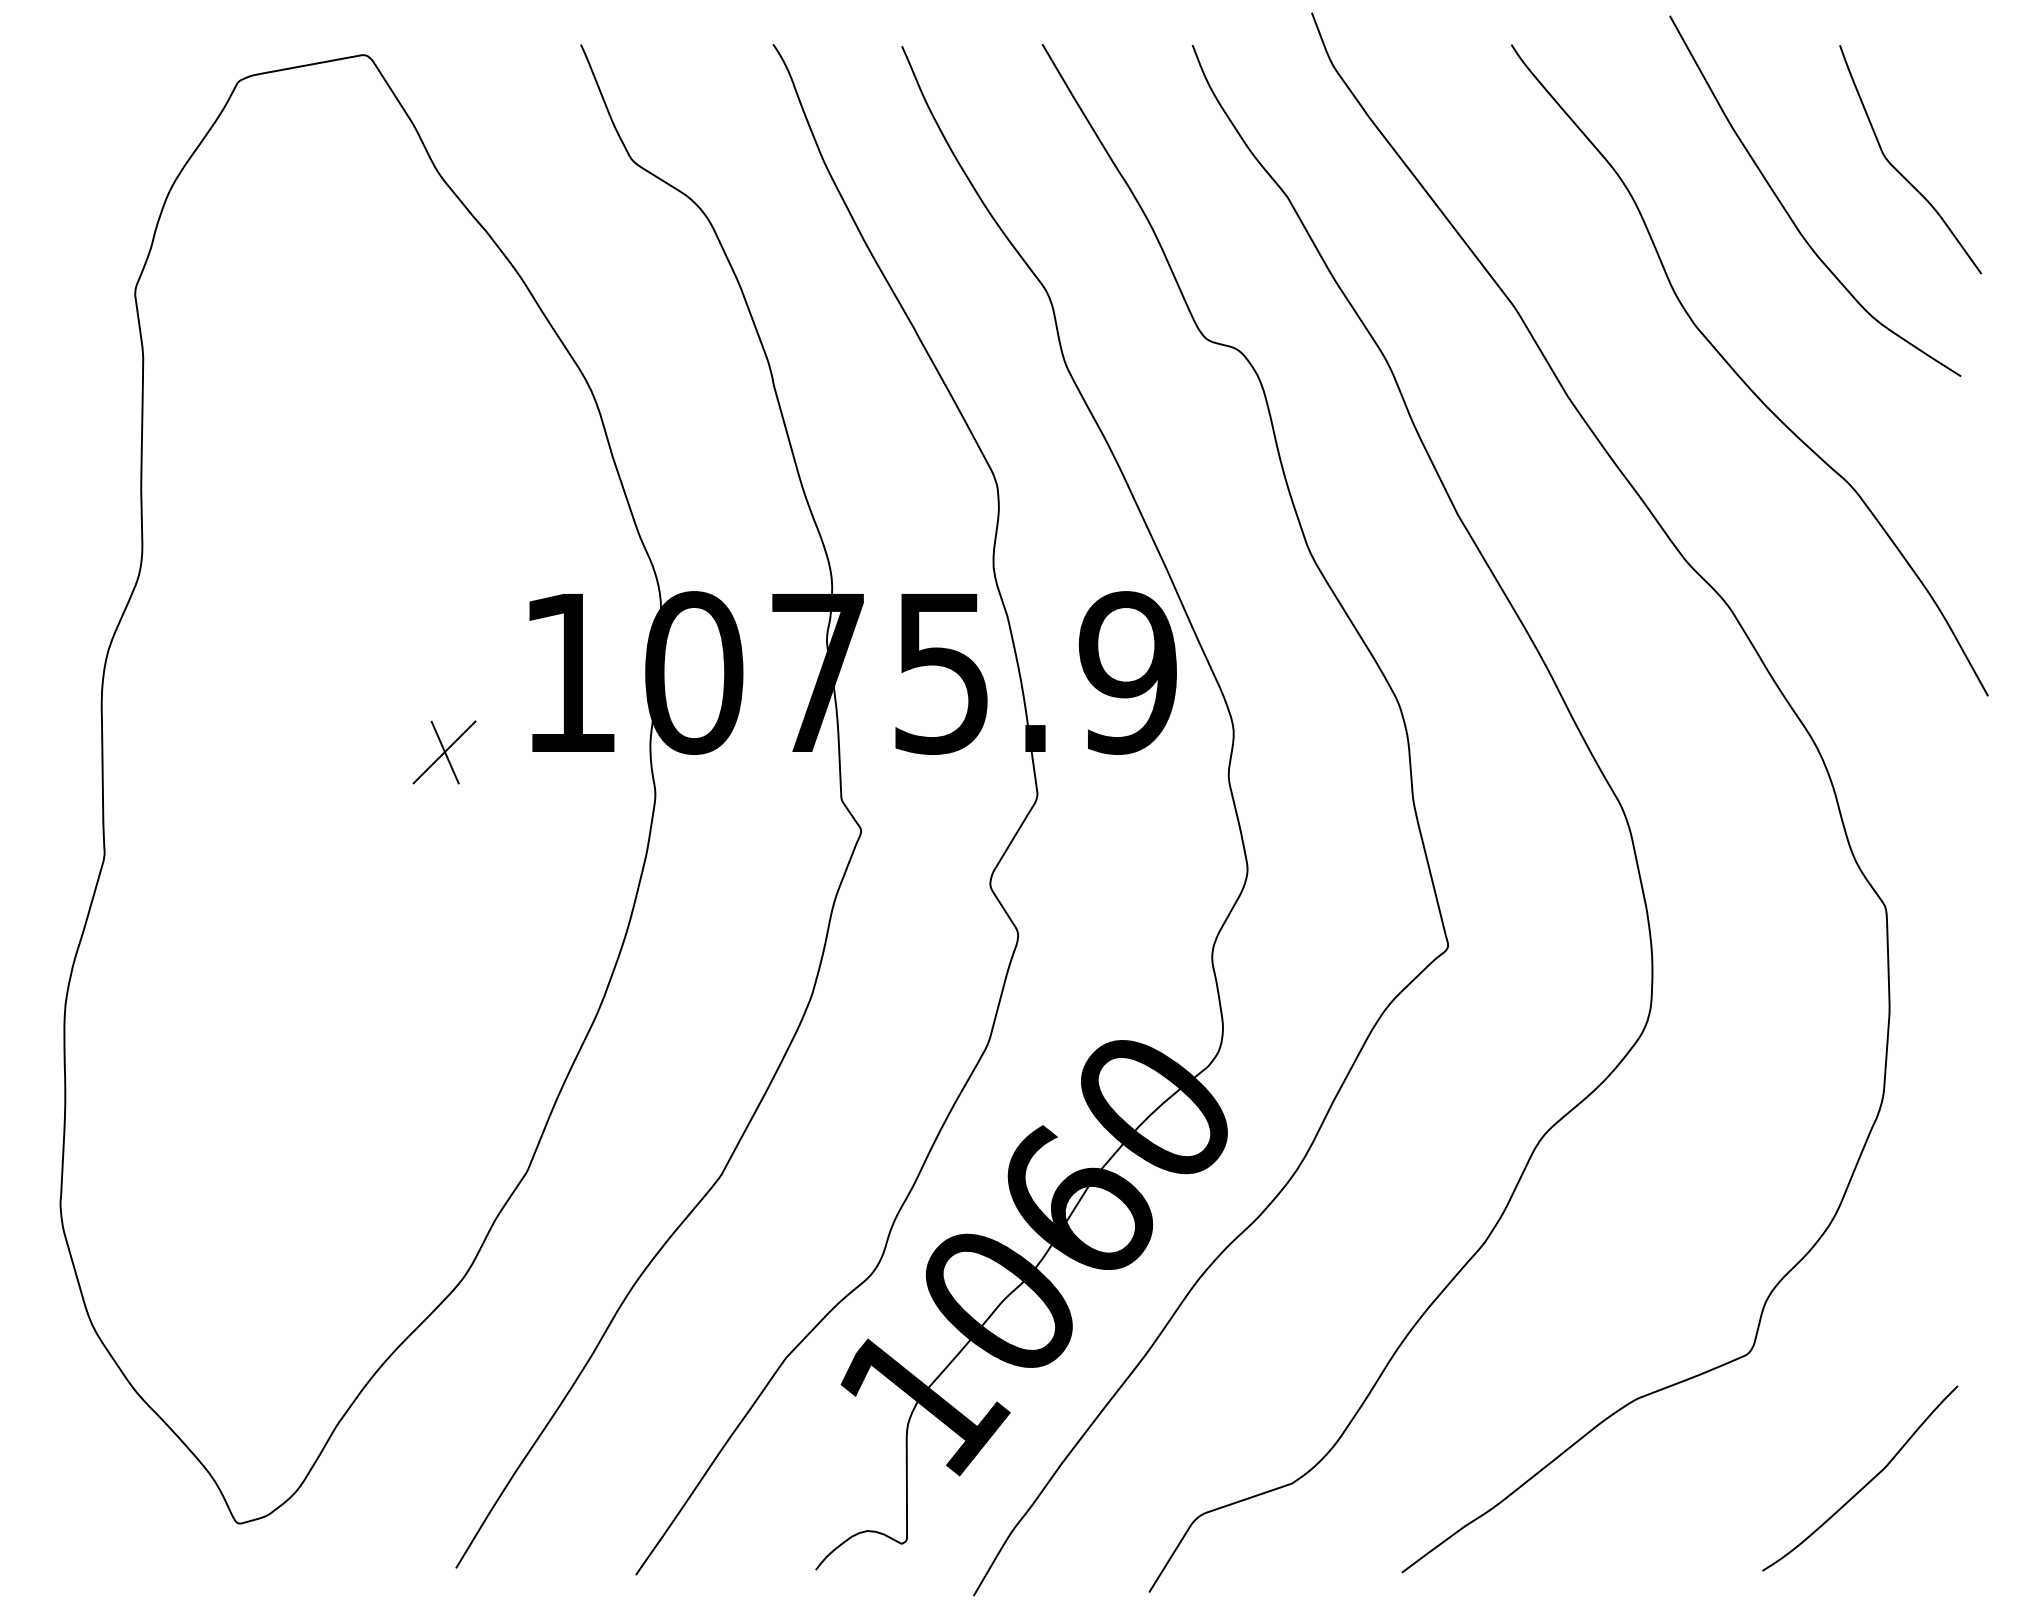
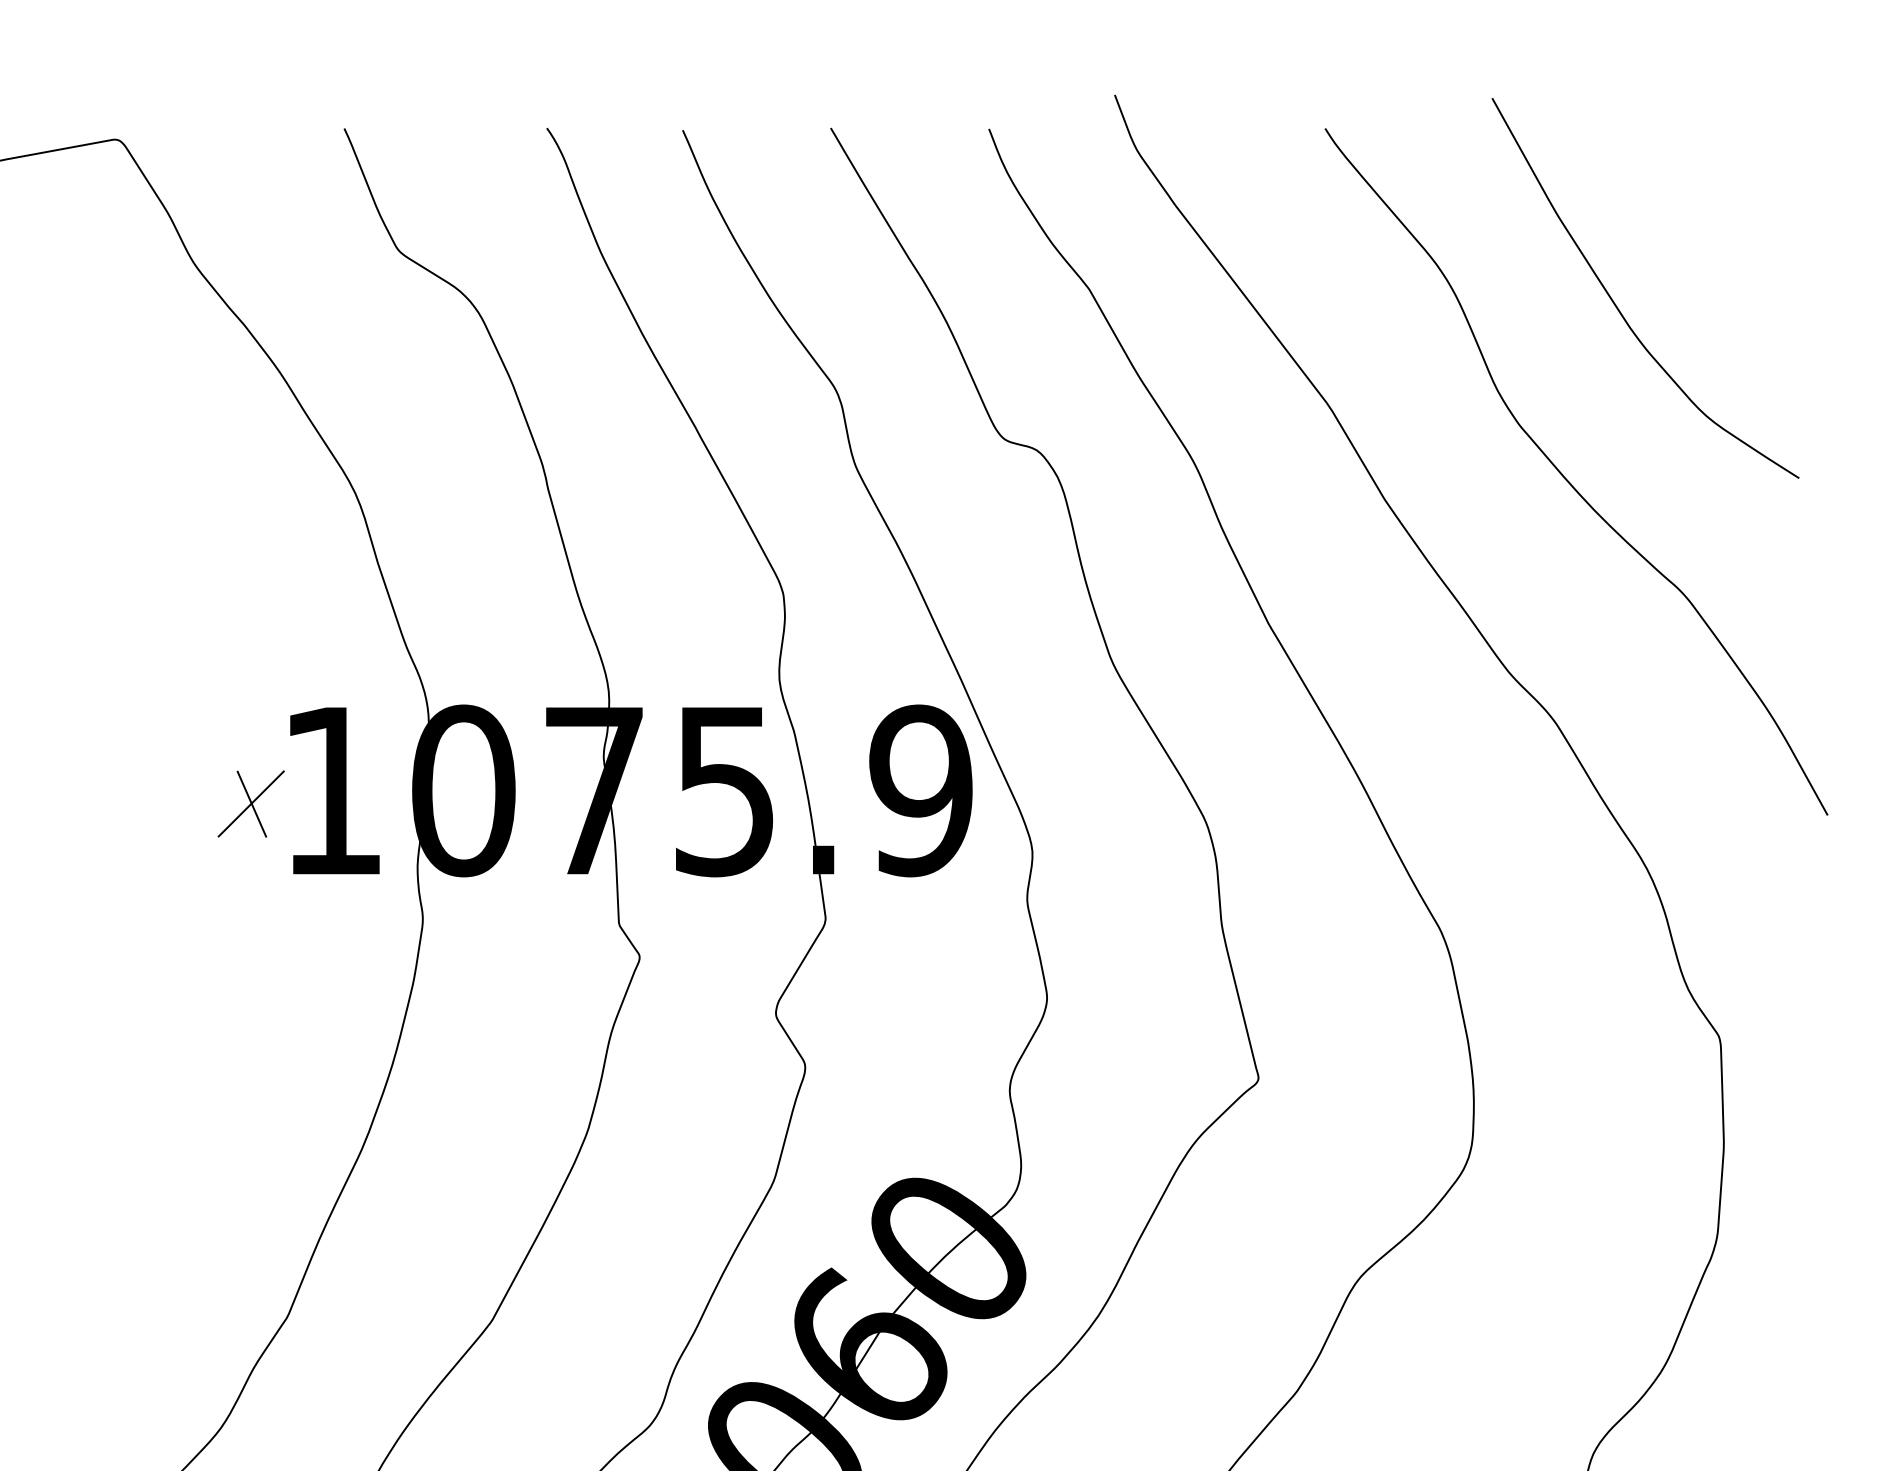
curve: (1898, 170) -> (1733, 261), removed
part: (444, 752) -> (251, 804), moved

